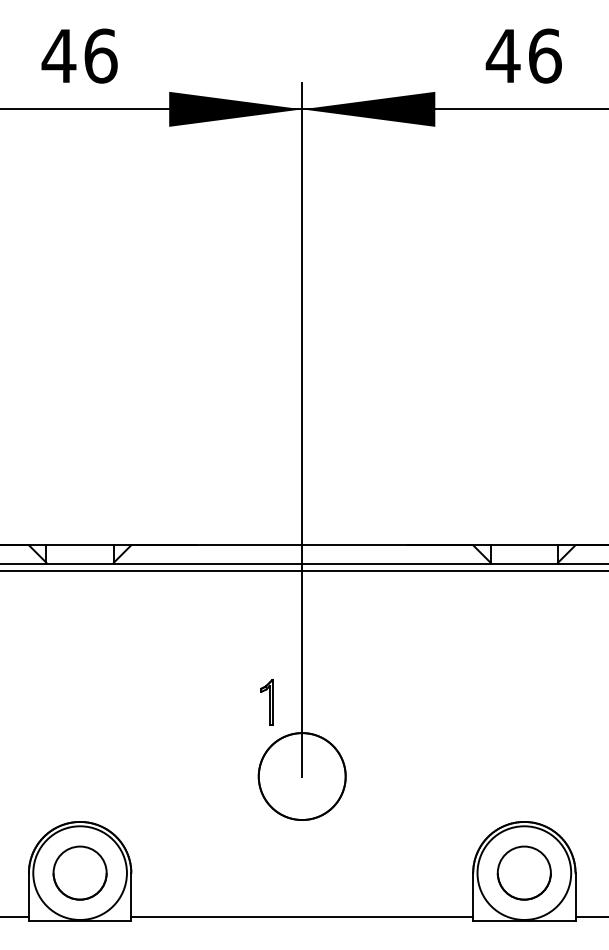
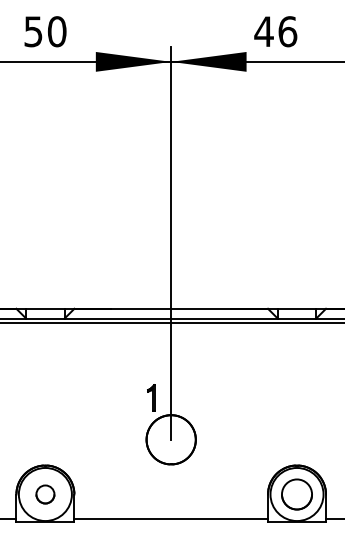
text: (78, 55) -> (44, 31), 46 -> 50
text: (523, 55) -> (275, 31), moved
circle: (80, 873) -> (45, 494), size x0.6

